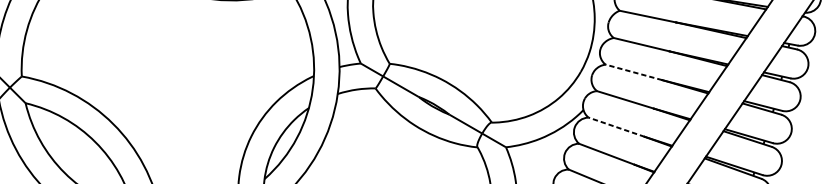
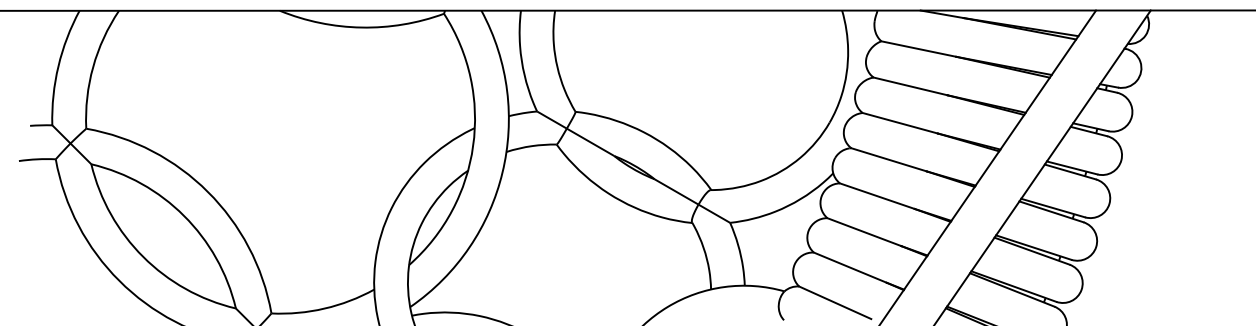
line: (634, 72) -> (900, 123), dashed -> solid
line: (616, 127) -> (877, 196), dashed -> solid

